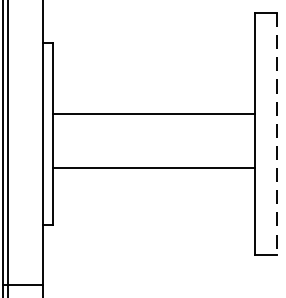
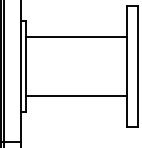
line: (154, 113) -> (76, 37), moved
line: (276, 135) -> (137, 67), dashed -> solid
line: (154, 168) -> (76, 95), moved

